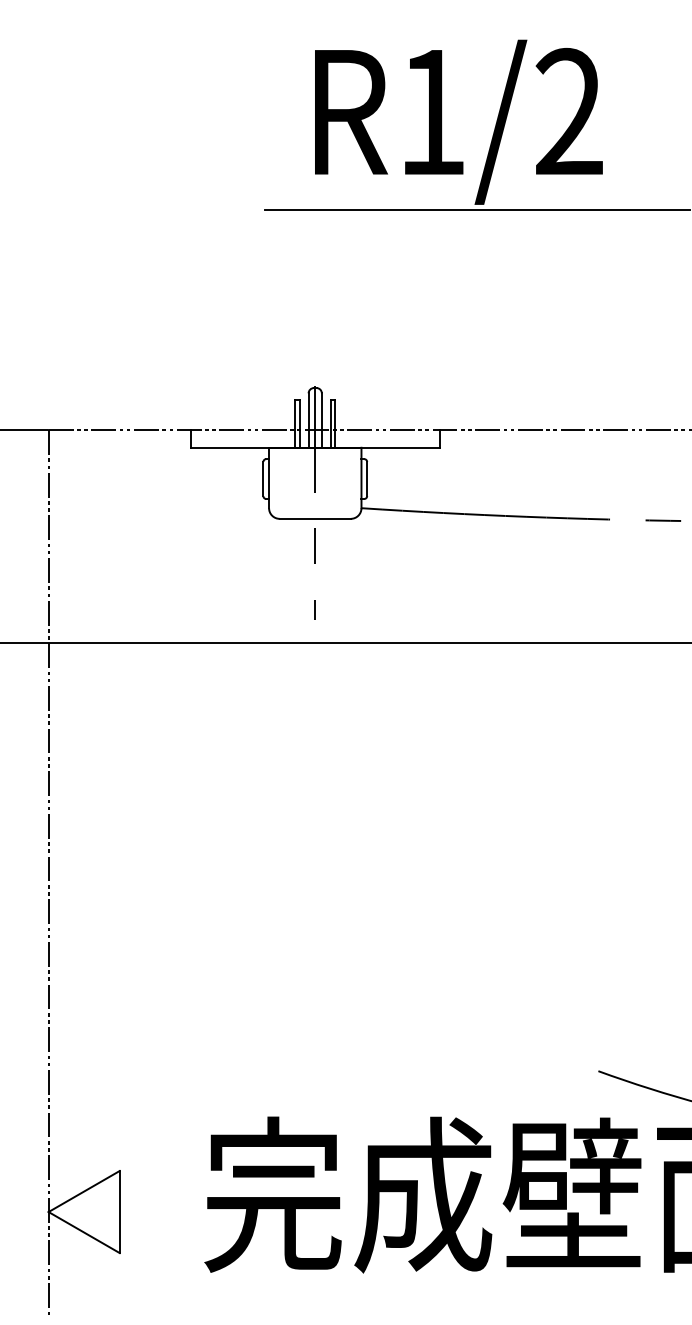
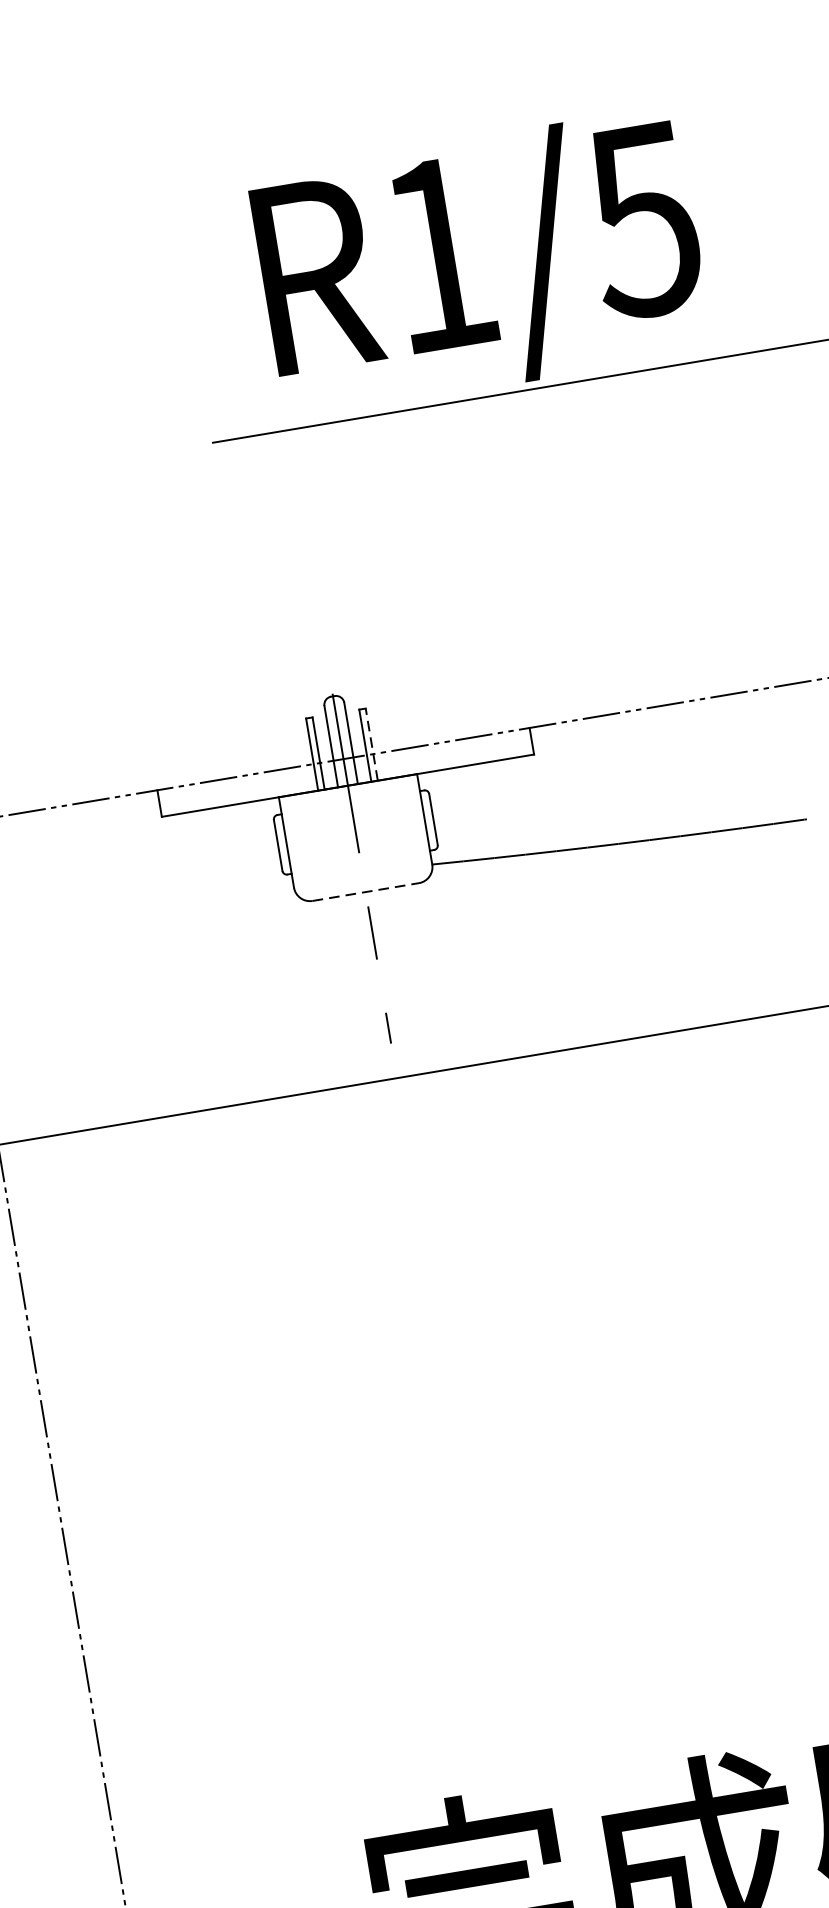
text: (567, 111) -> (641, 219), R1/2 -> R1/5
line: (335, 423) -> (372, 744), solid -> dashed
line: (315, 518) -> (366, 891), solid -> dashed

